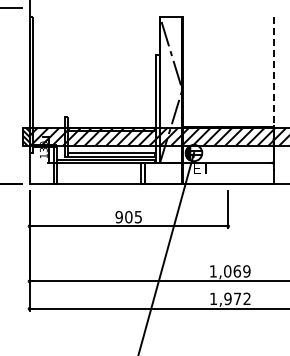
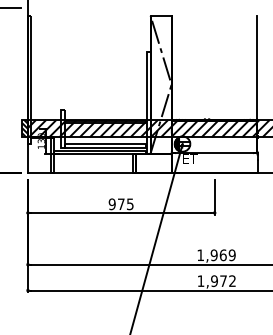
line: (273, 72) -> (257, 68), dashed -> solid
text: (128, 216) -> (120, 203), 905 -> 975
text: (227, 271) -> (214, 255), 1,069 -> 1,969

